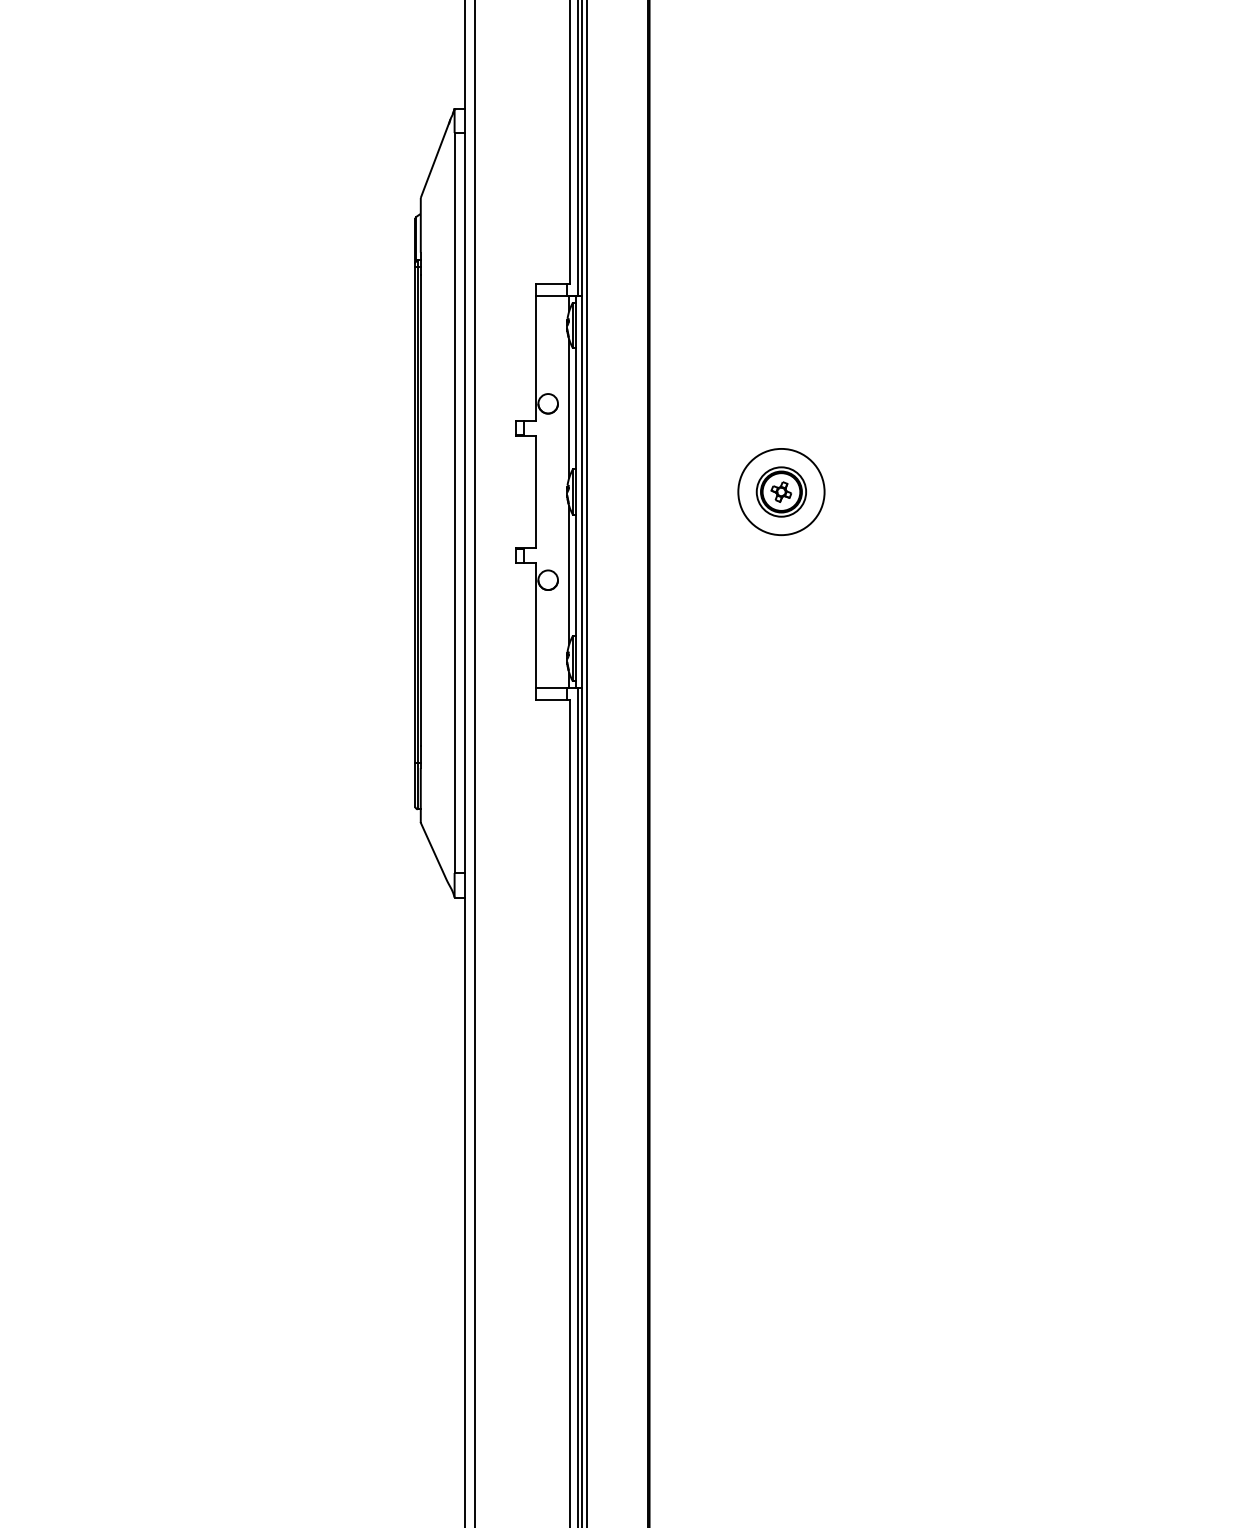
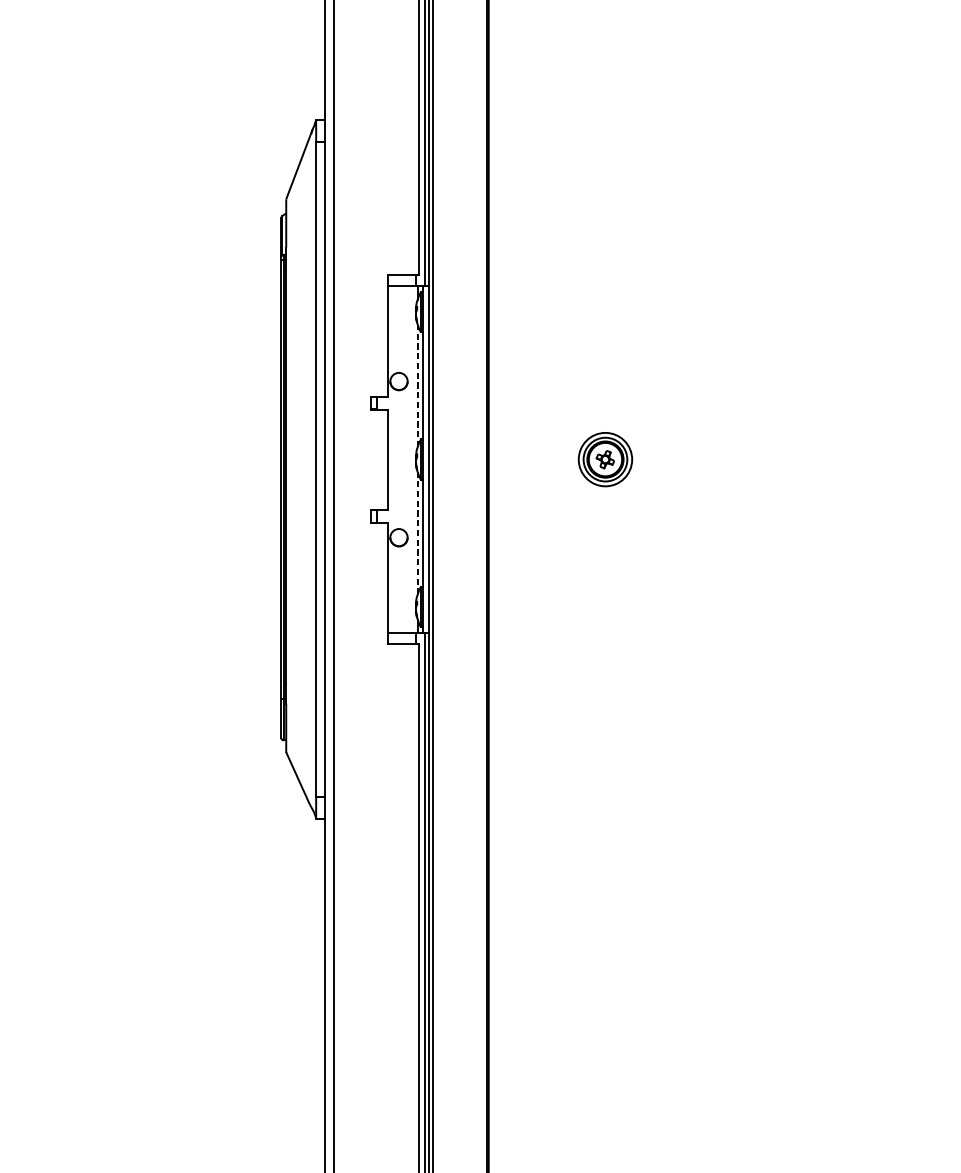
line: (569, 408) -> (417, 385), solid -> dashed
circle: (781, 491) -> (605, 459), size x0.7
line: (569, 574) -> (417, 532), solid -> dashed

